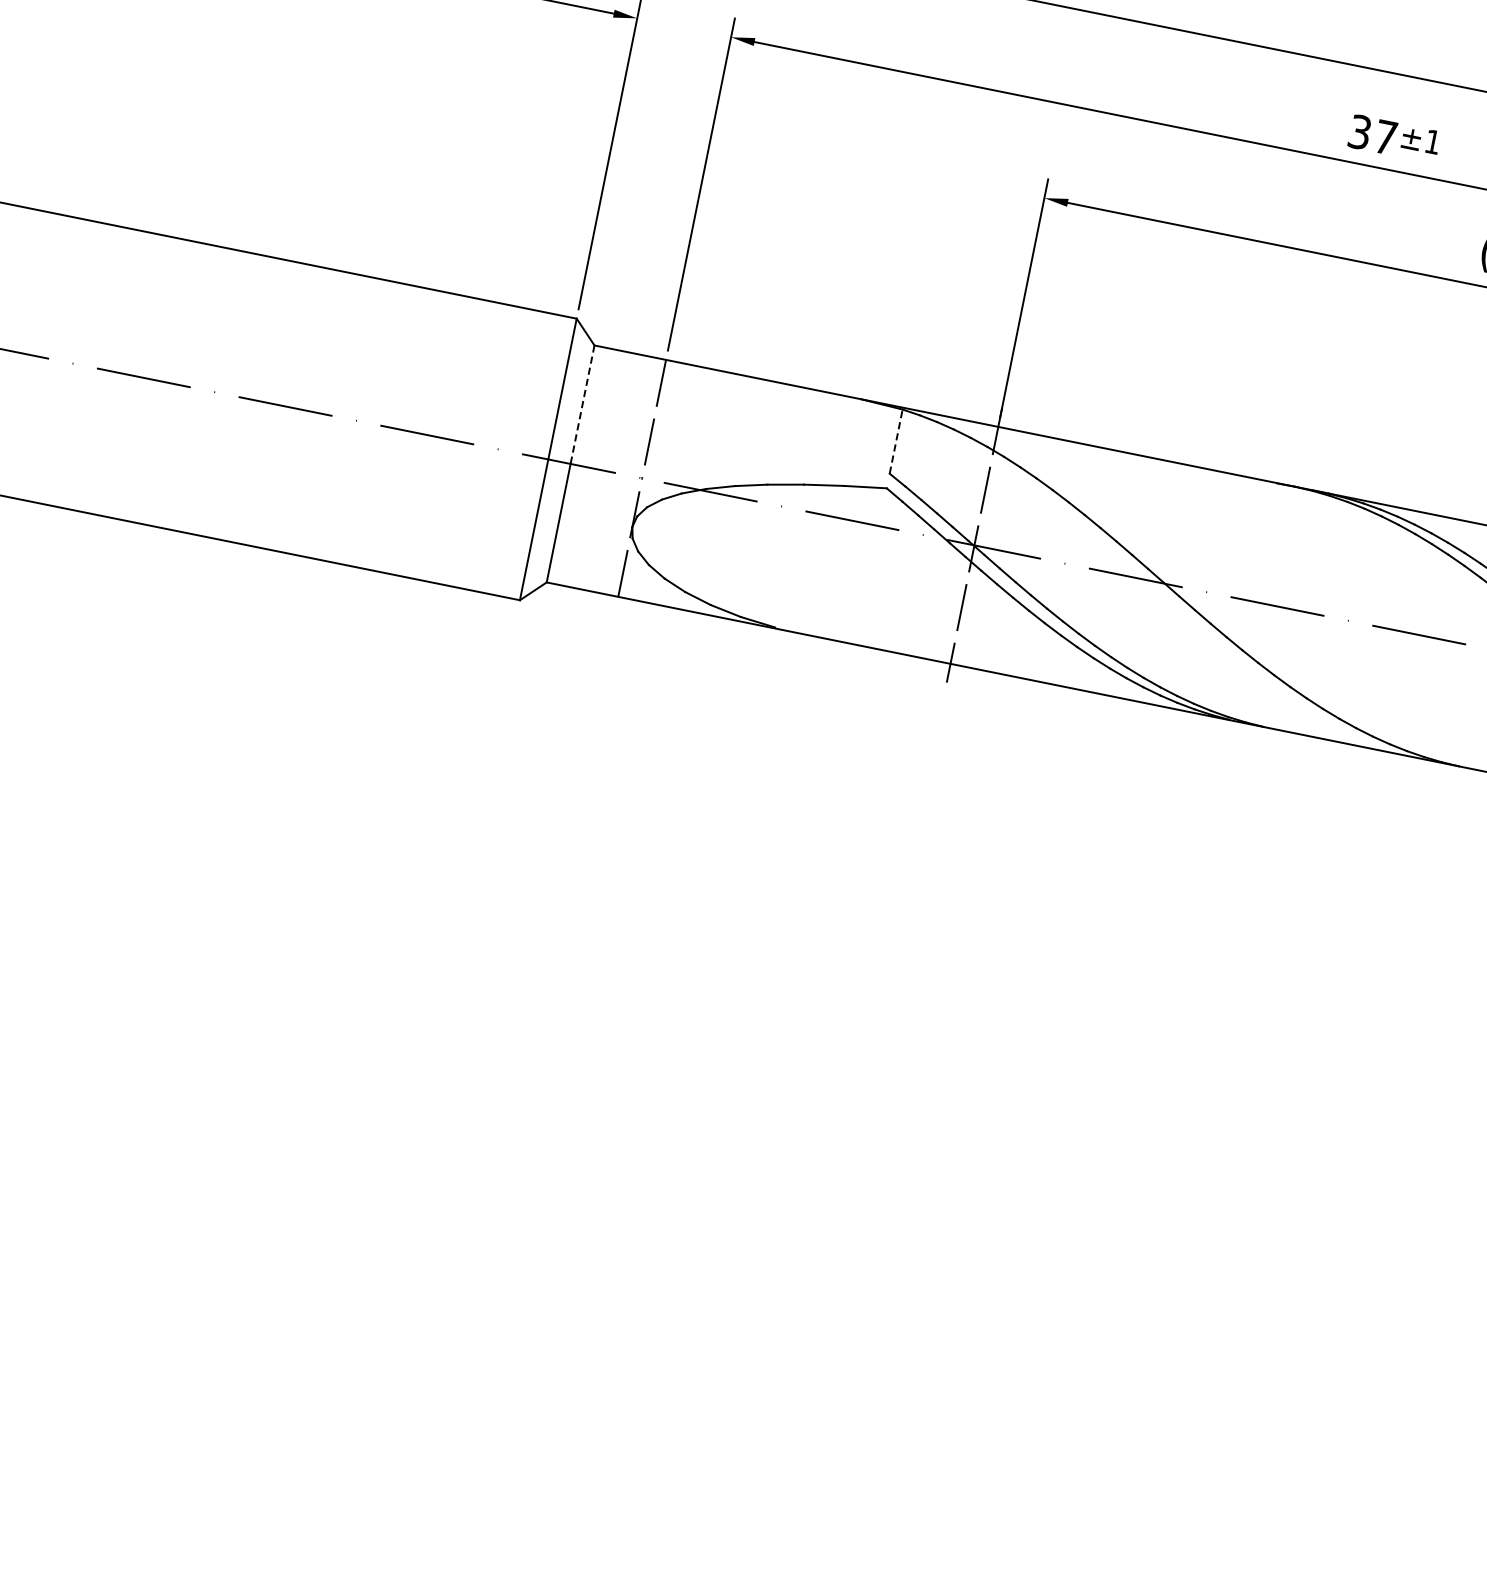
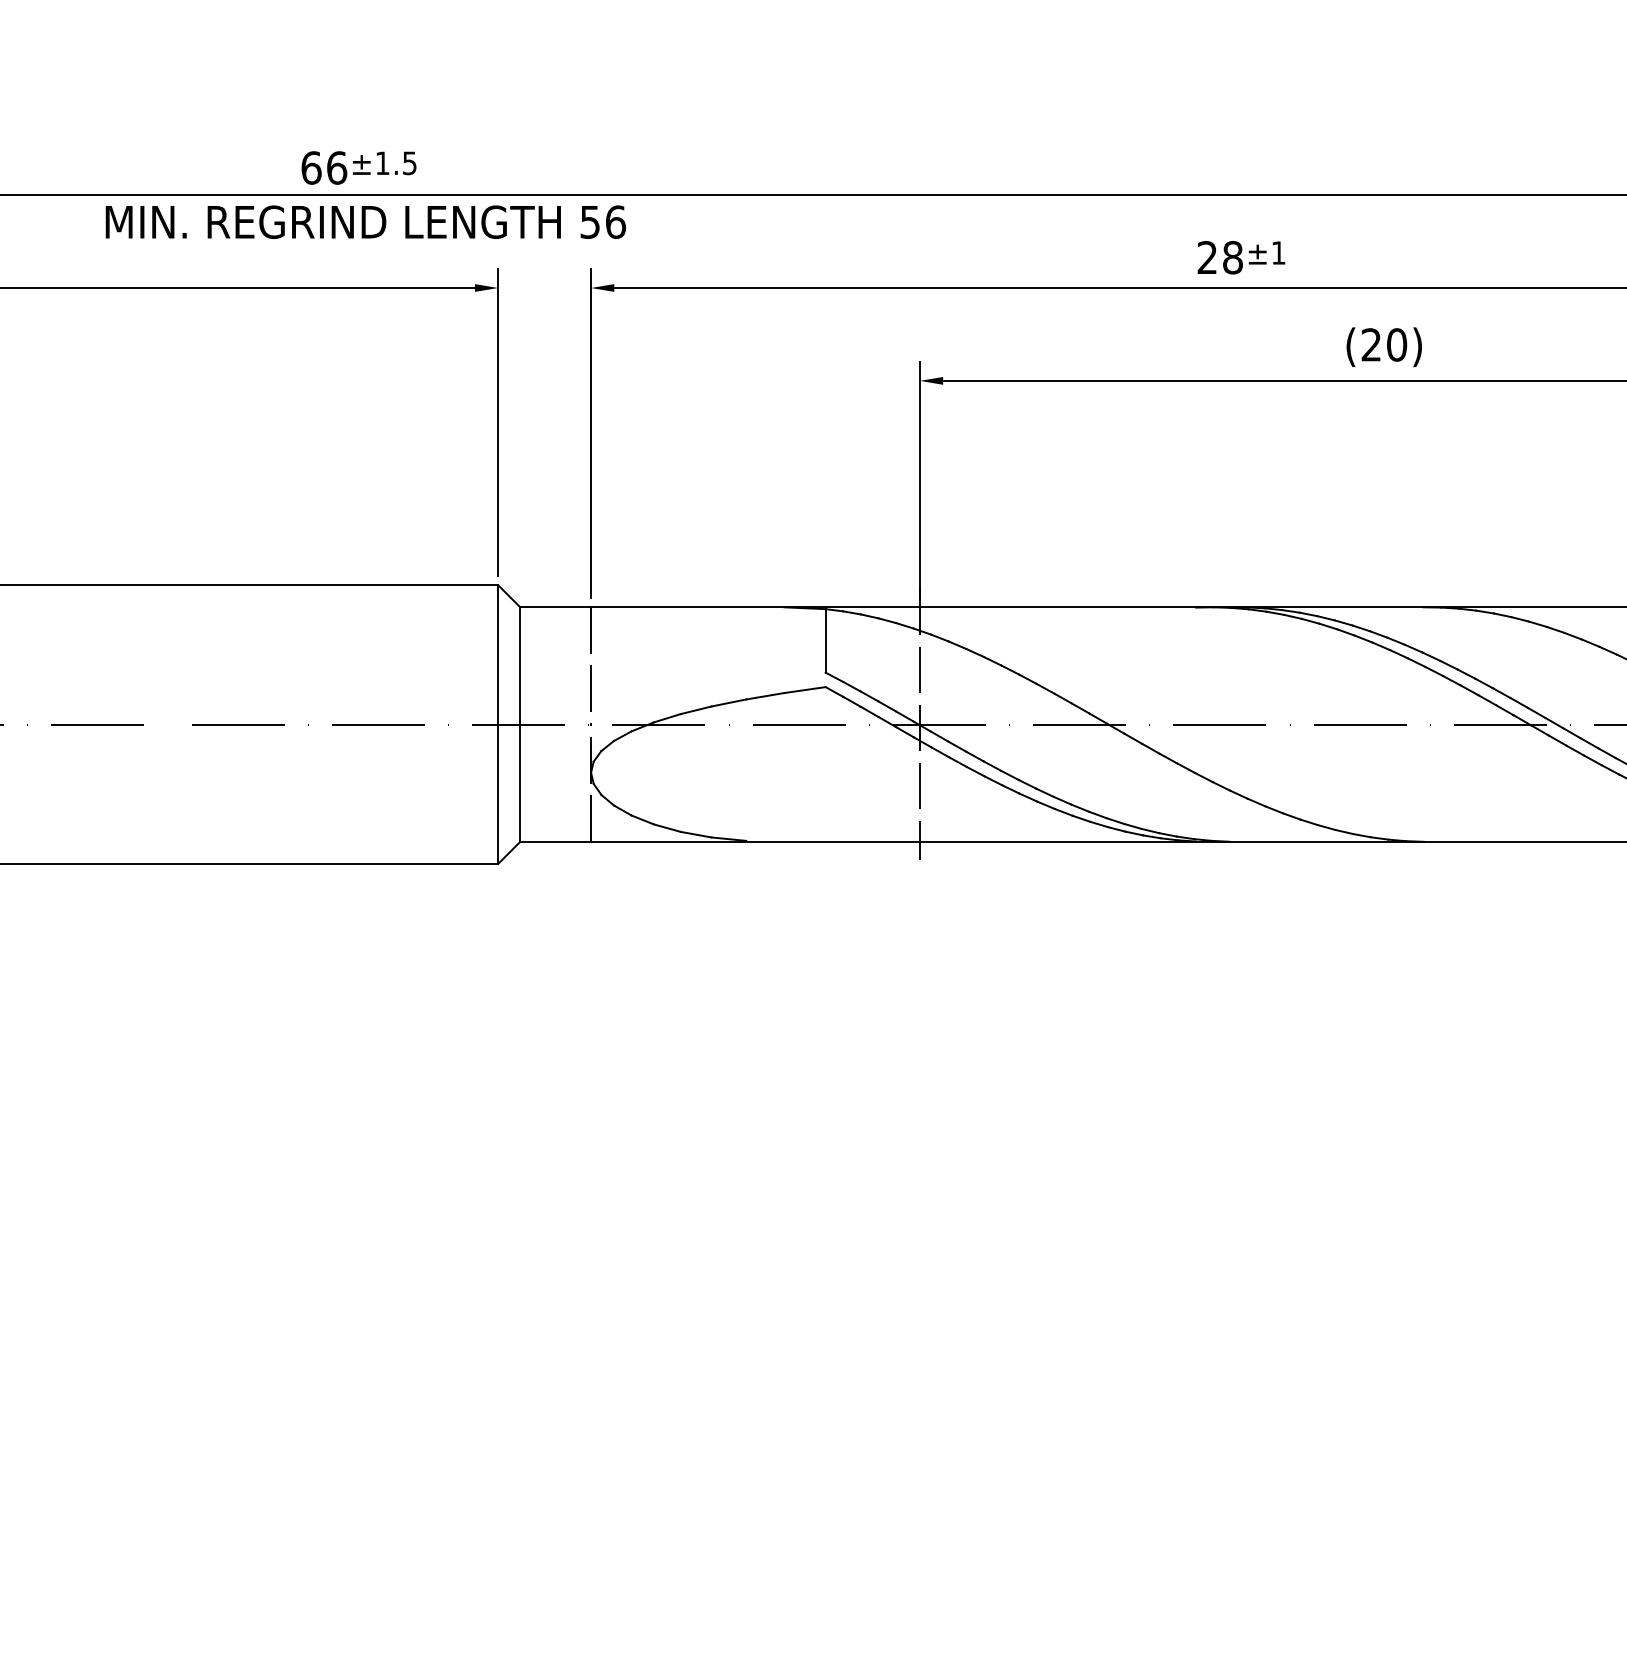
text: (1372, 134) -> (1219, 257), 37 -> 28
line: (582, 404) -> (520, 665), dashed -> solid
line: (896, 441) -> (825, 640), dashed -> solid

